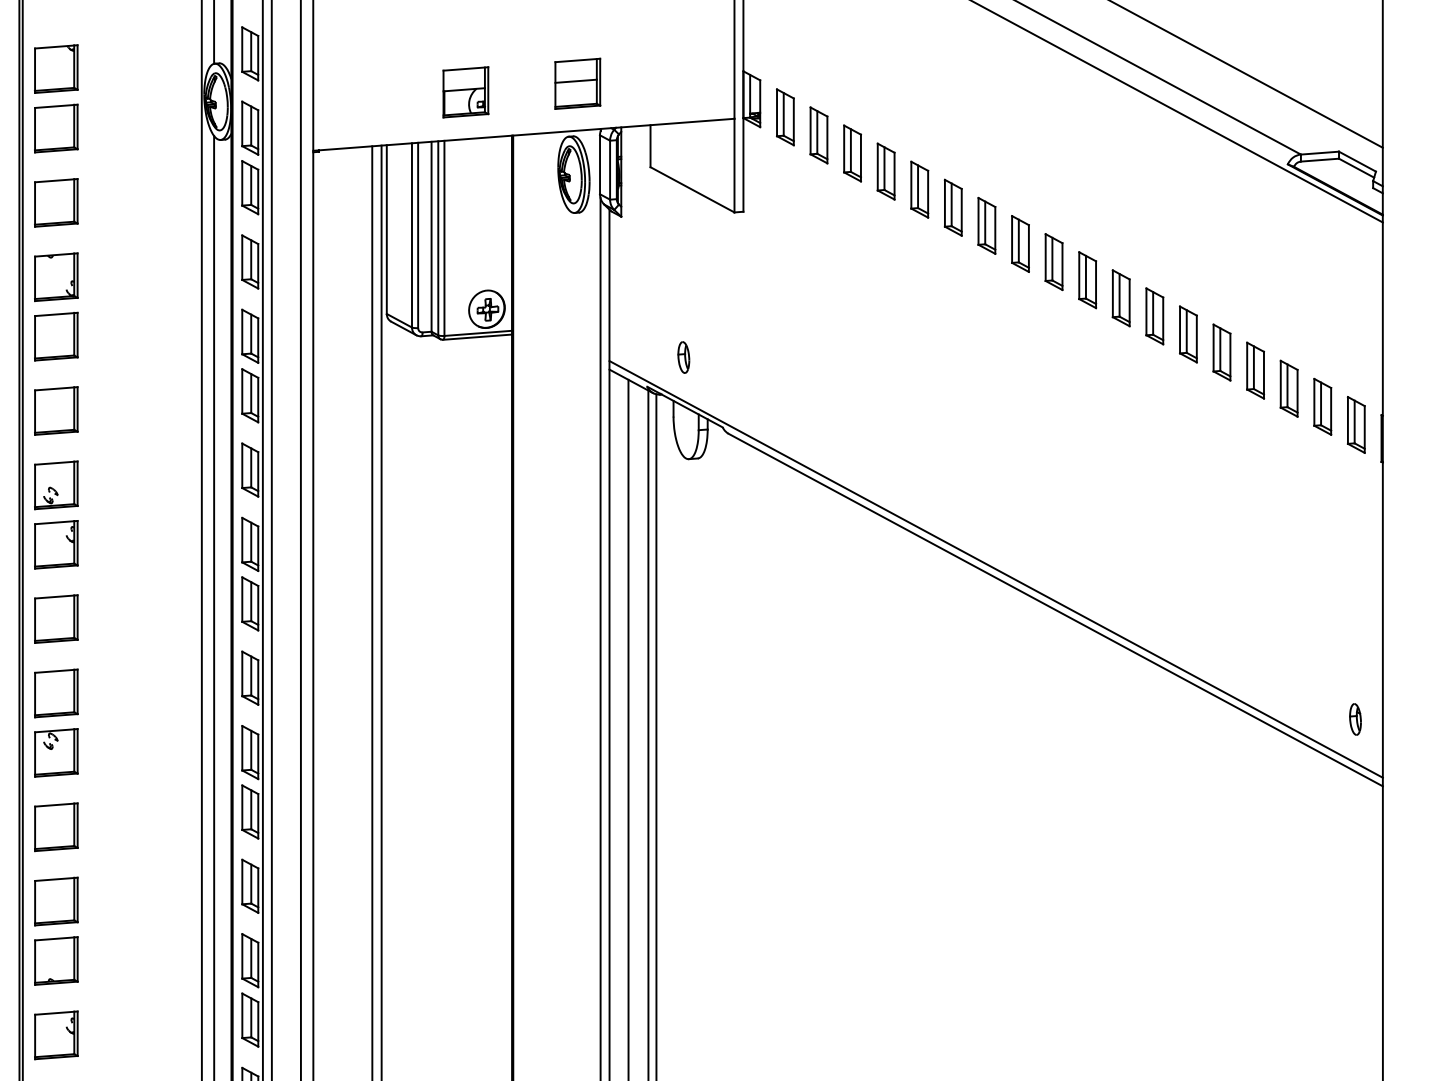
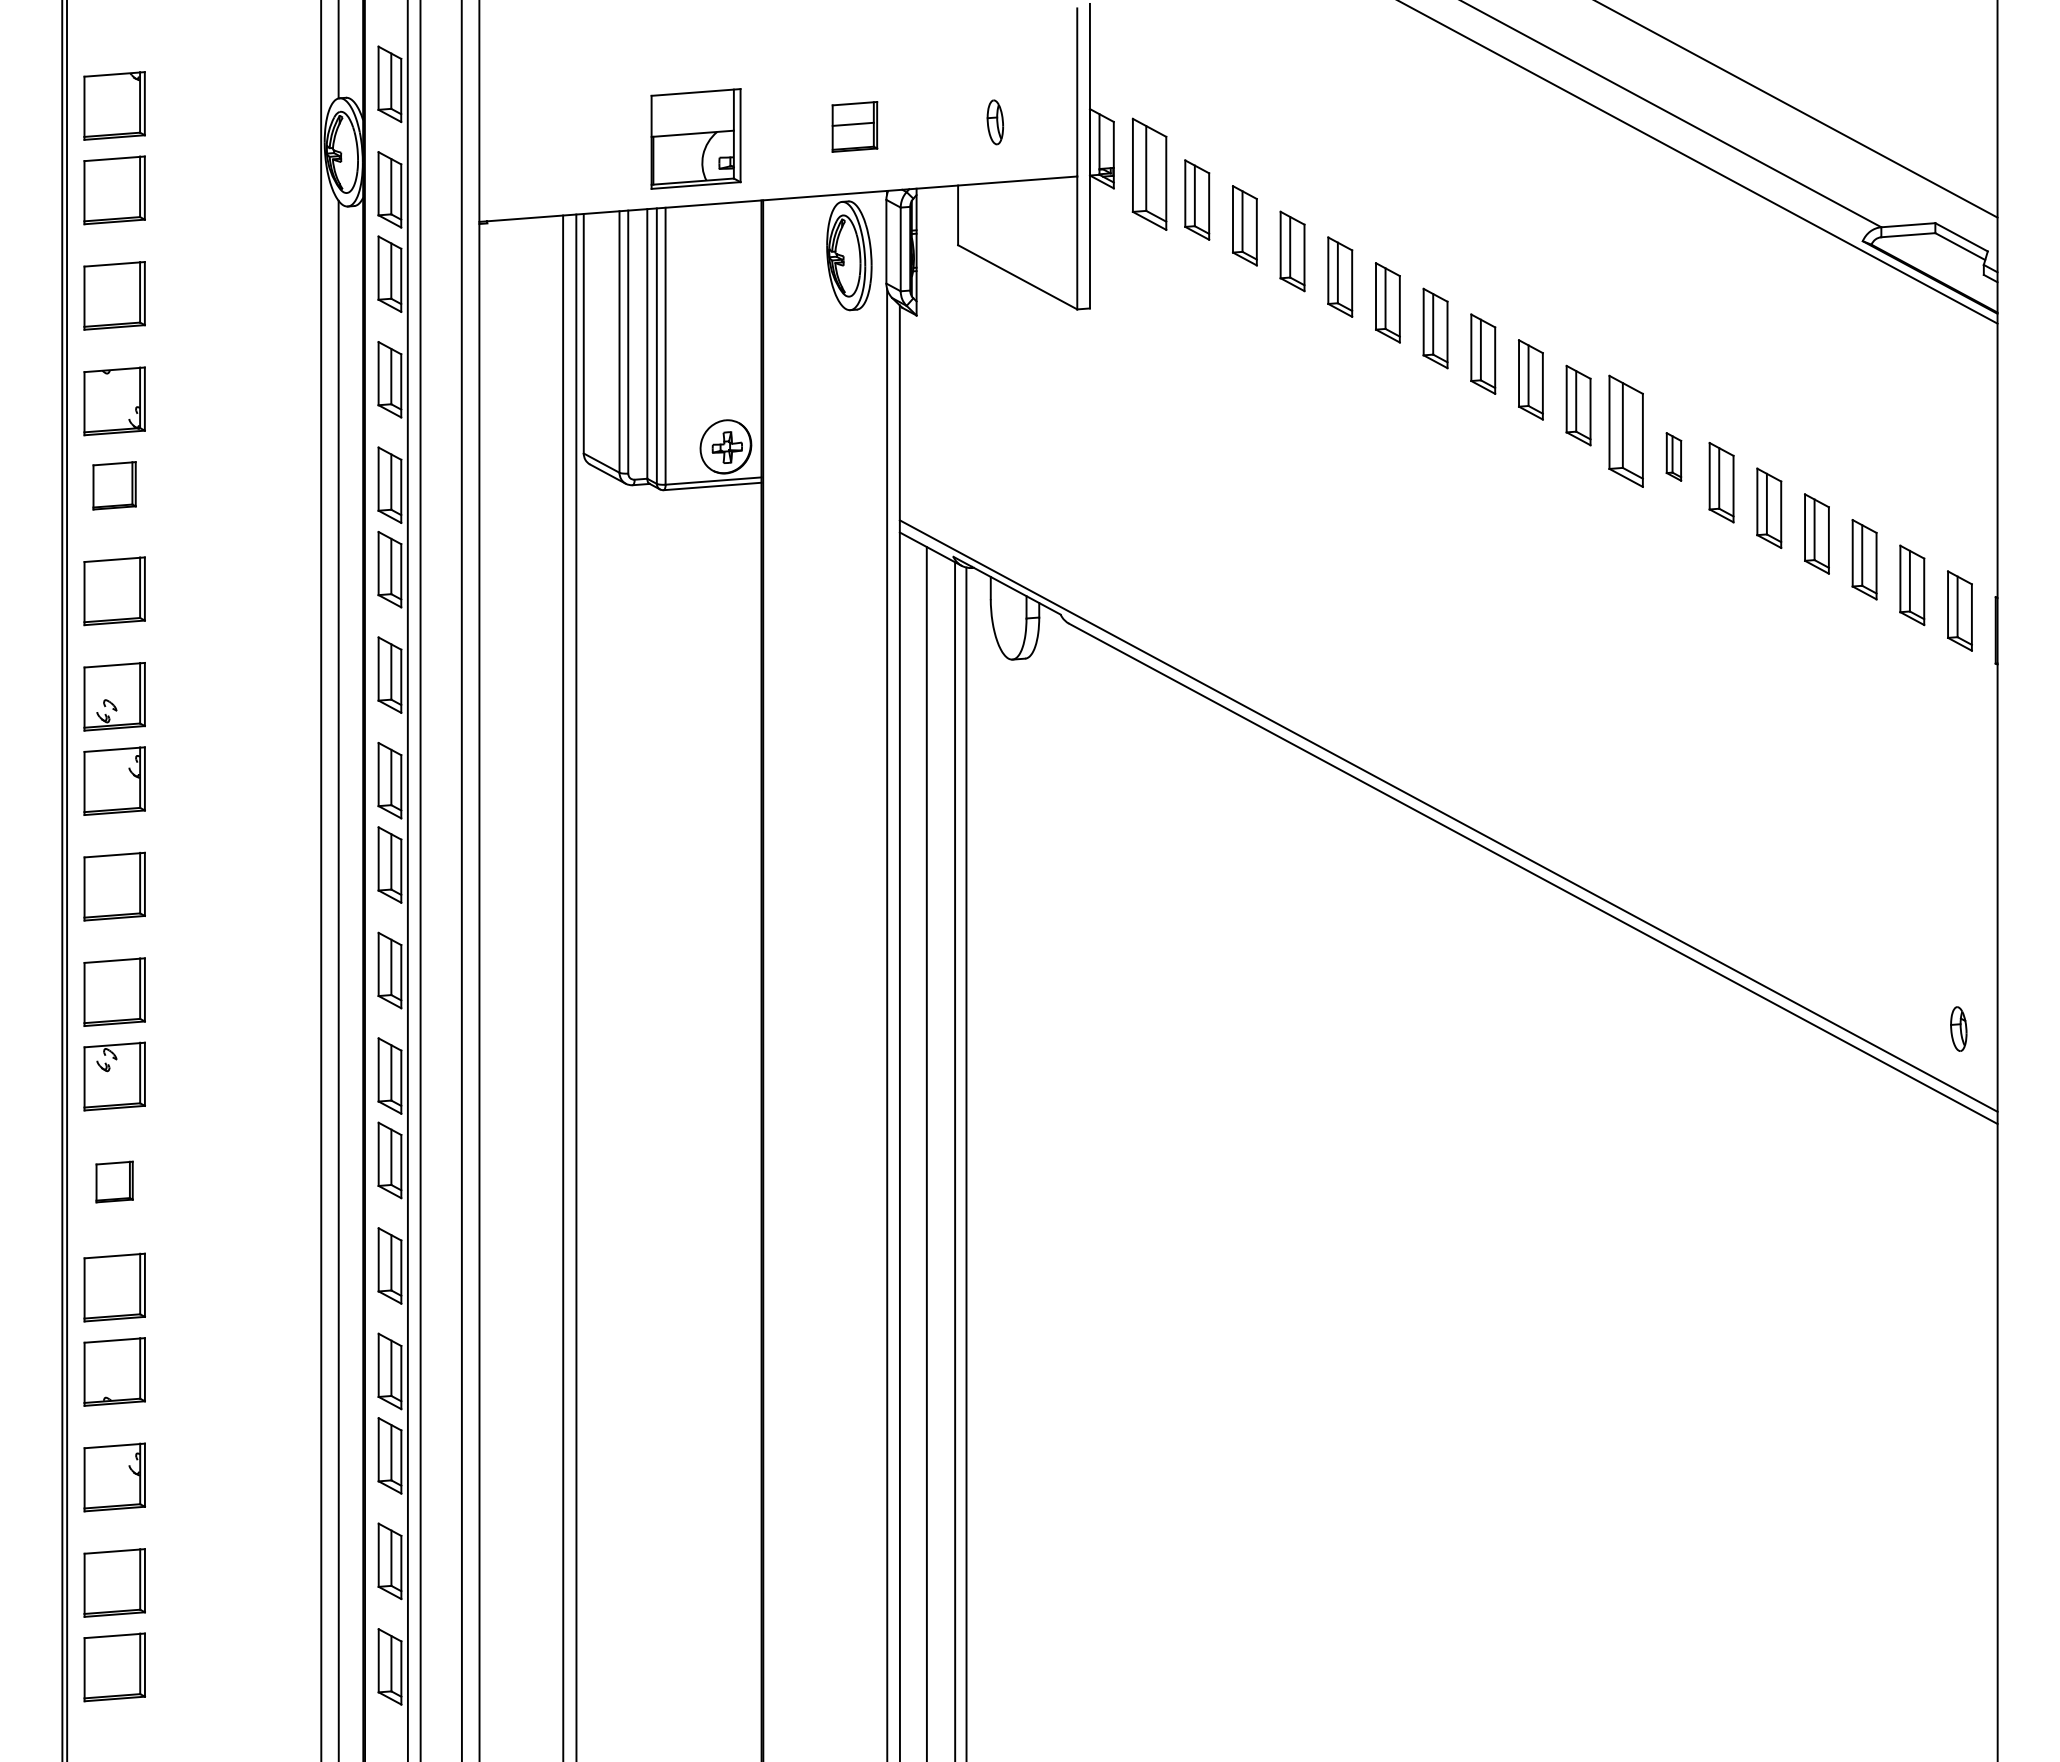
part: (577, 83) -> (854, 126), size x0.7
part: (465, 92) -> (695, 138), size x1.4
part: (785, 117) -> (1149, 174), size x1.4
part: (1121, 297) -> (1626, 430), size x1.4
part: (1154, 316) -> (1673, 456), size x0.6
part: (56, 336) -> (114, 485), size x0.7
part: (683, 357) -> (994, 122), moved
part: (56, 826) -> (114, 1181), size x0.6

